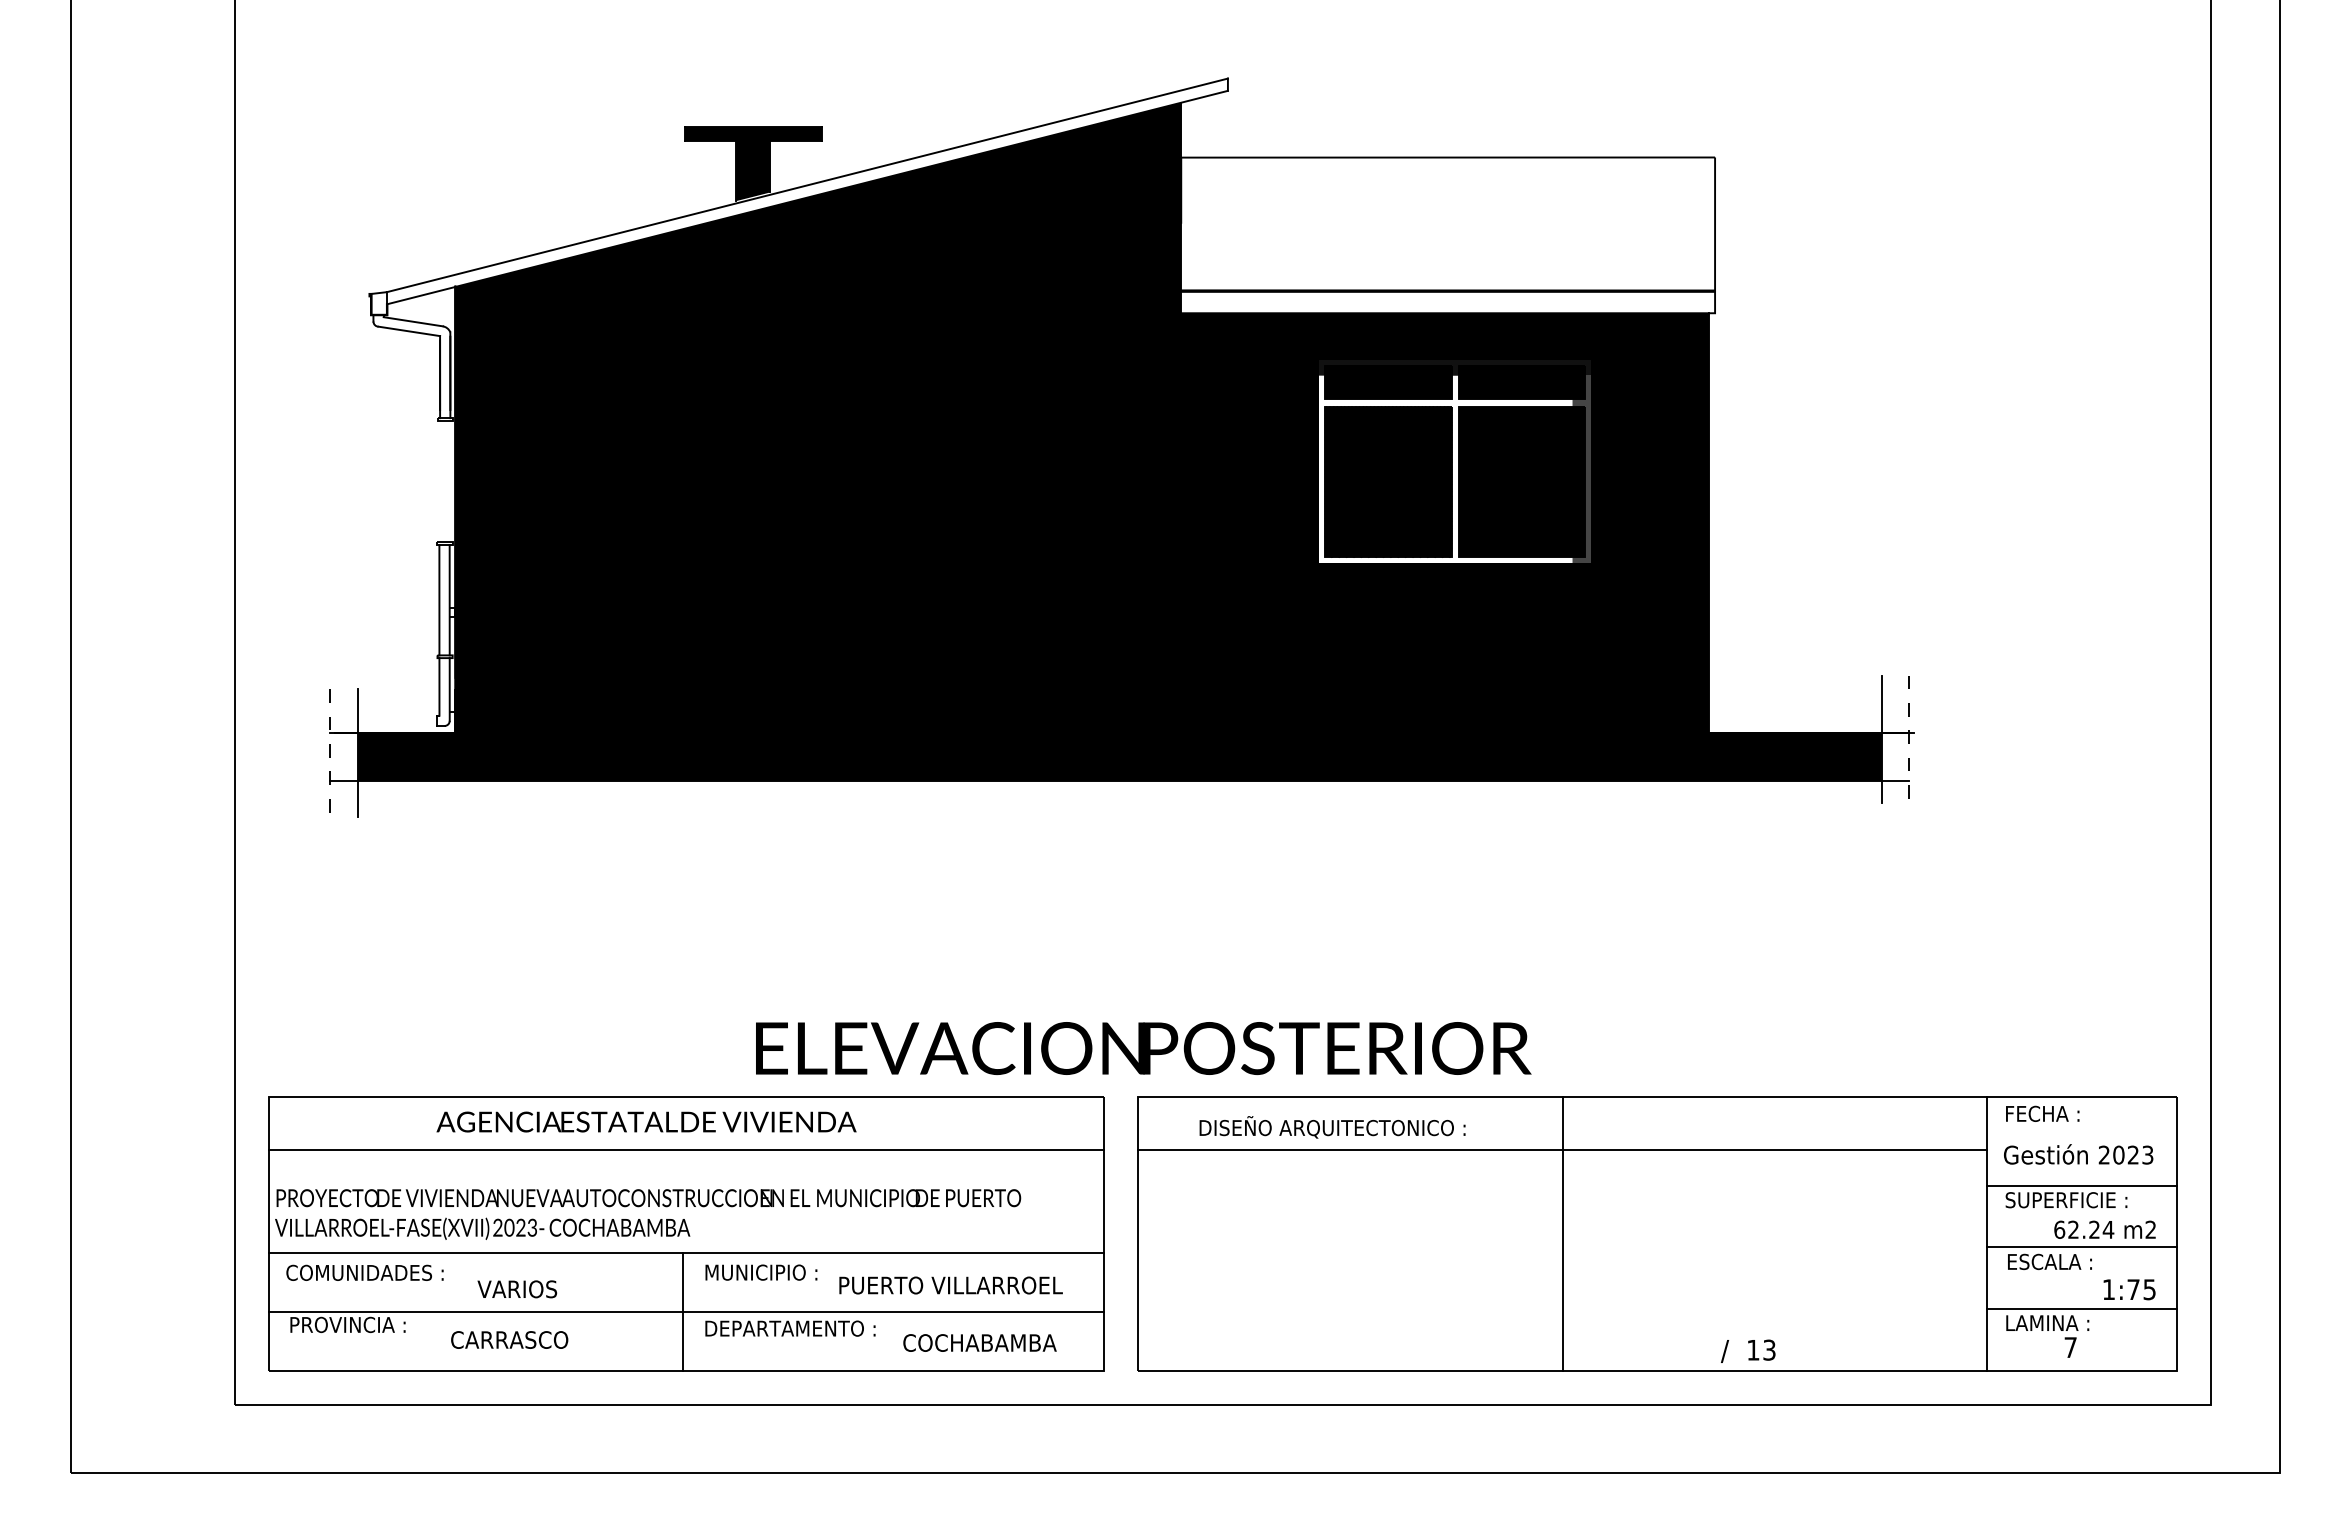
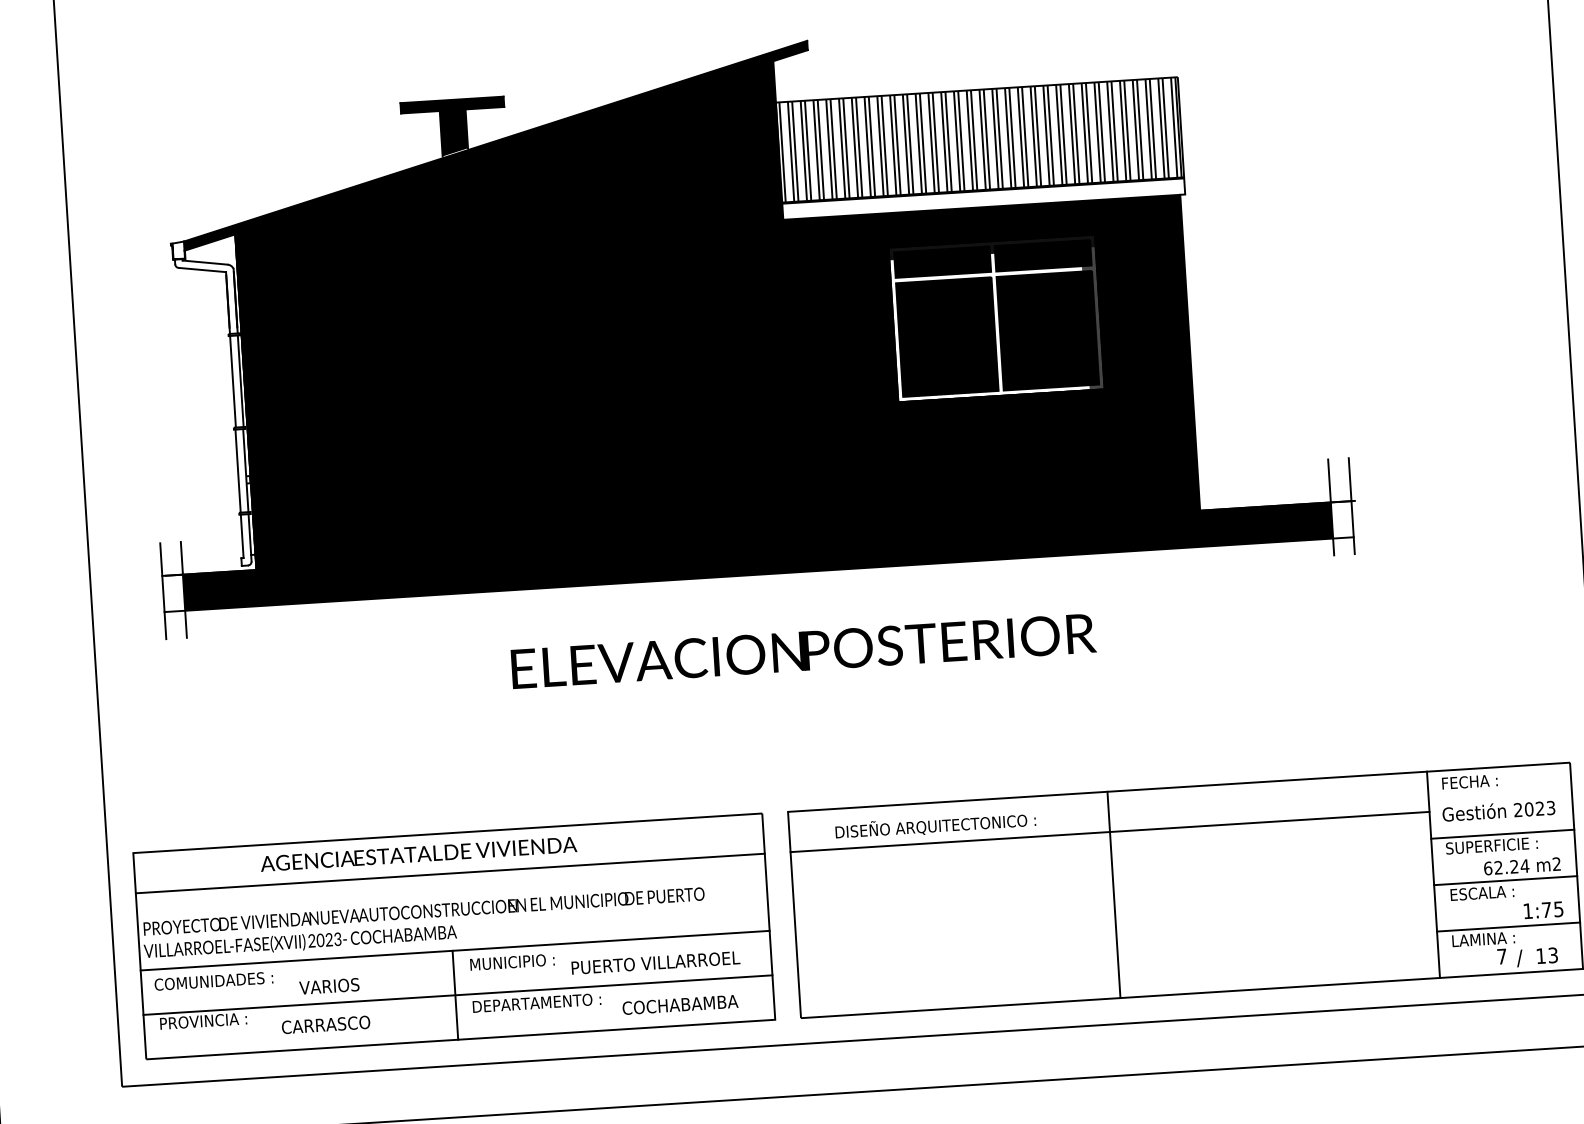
fill: (806, 191) -> (495, 145), added
hatch: (1448, 223) -> (980, 139), added
line: (440, 481) -> (233, 381), added
line: (450, 481) -> (240, 381), added
line: (1909, 739) -> (1351, 506), dashed -> solid
line: (330, 752) -> (163, 590), dashed -> solid
text: (1143, 1048) -> (803, 651), moved
text: (1748, 1350) -> (1537, 956), moved

